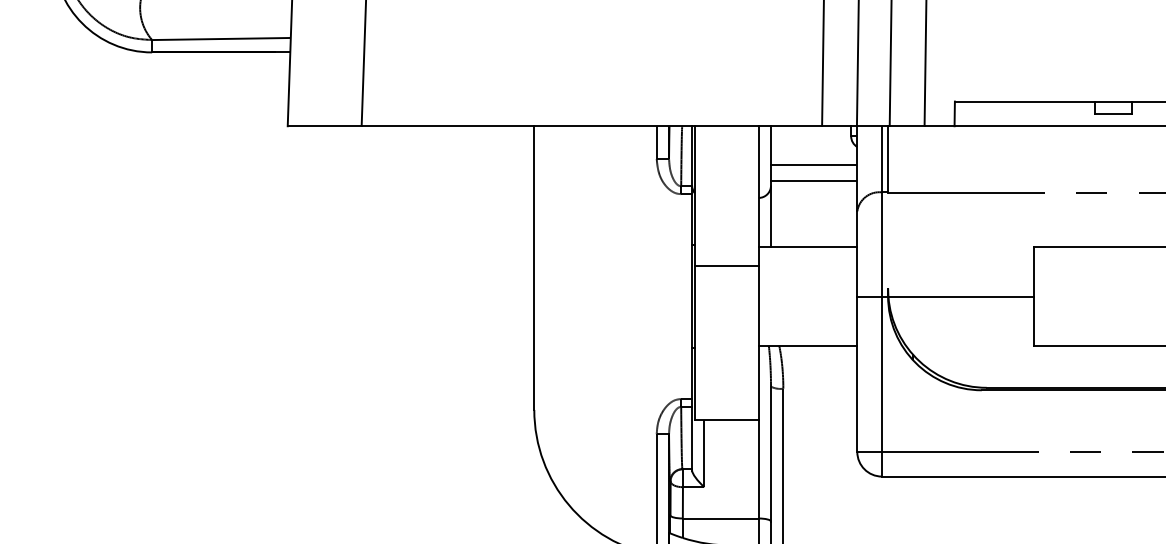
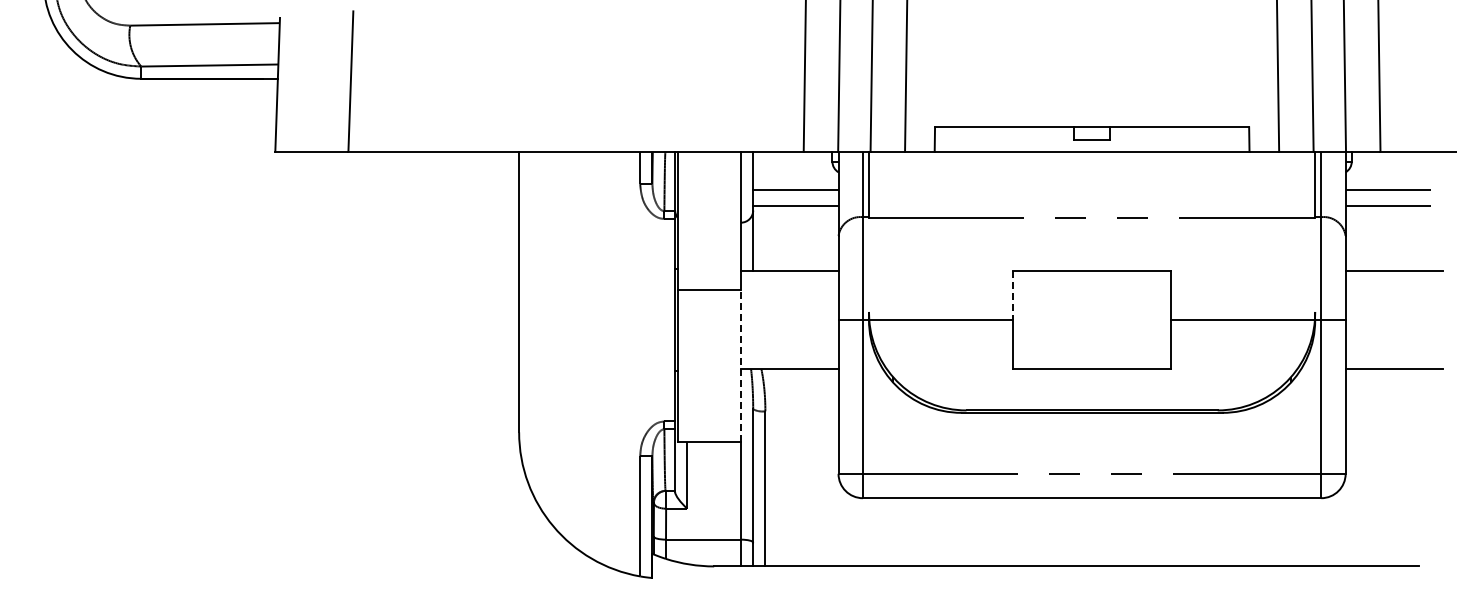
line: (1033, 272) -> (1012, 296), solid -> dashed
line: (759, 342) -> (741, 365), solid -> dashed

